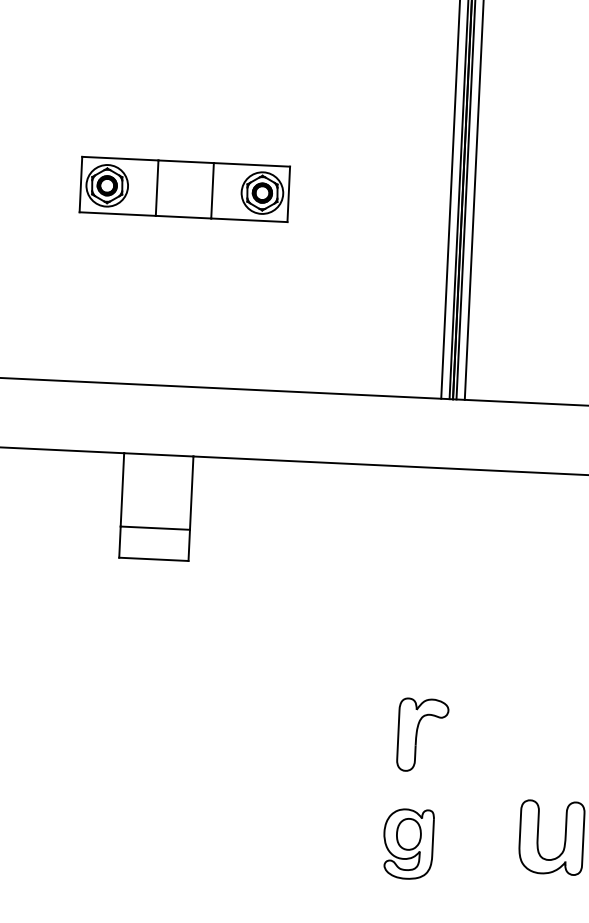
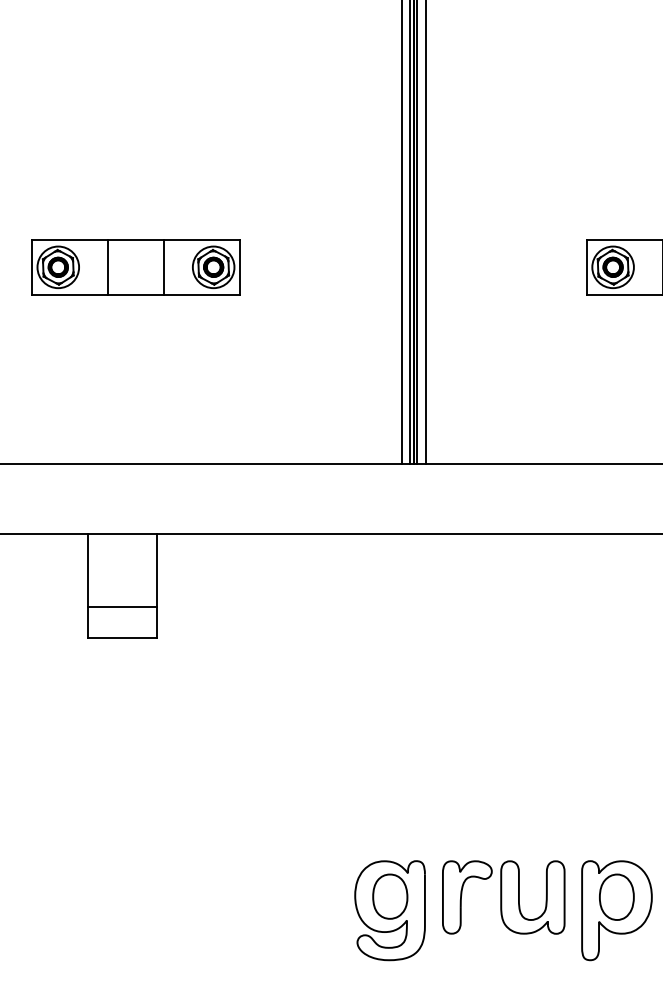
part: (422, 735) -> (467, 897), moved
part: (407, 843) -> (389, 910), size x1.43

